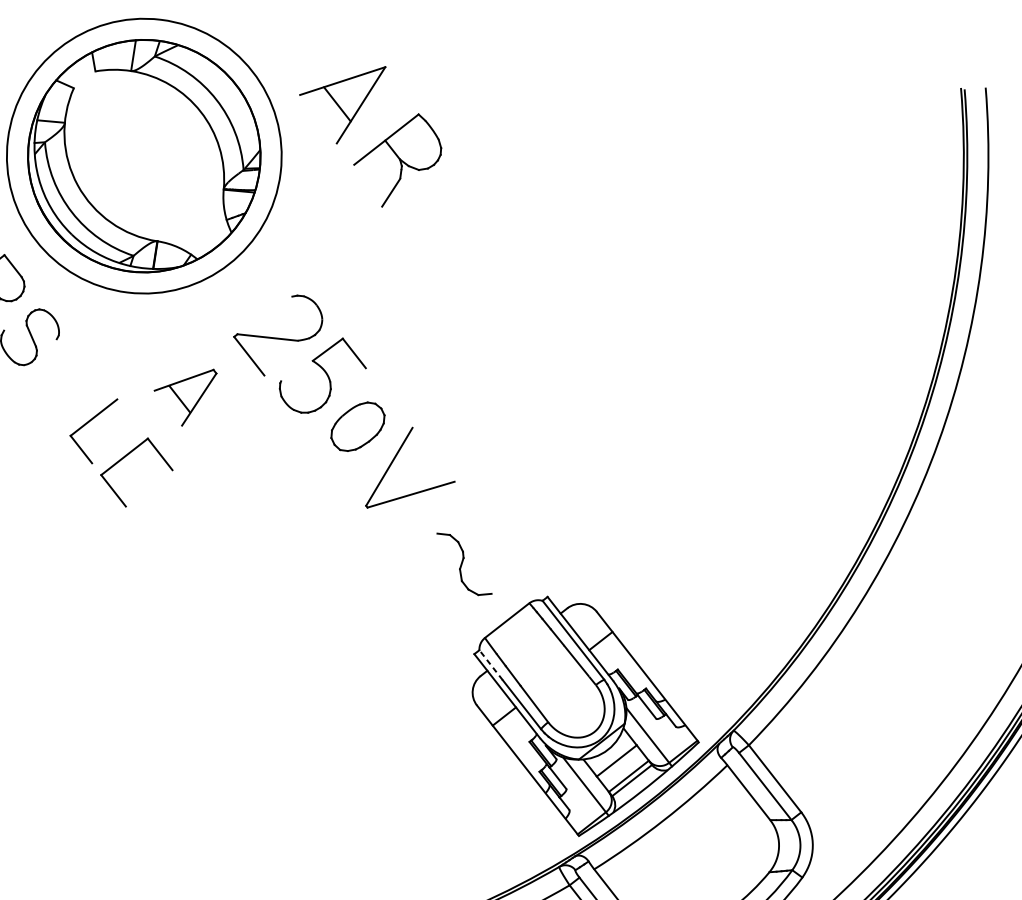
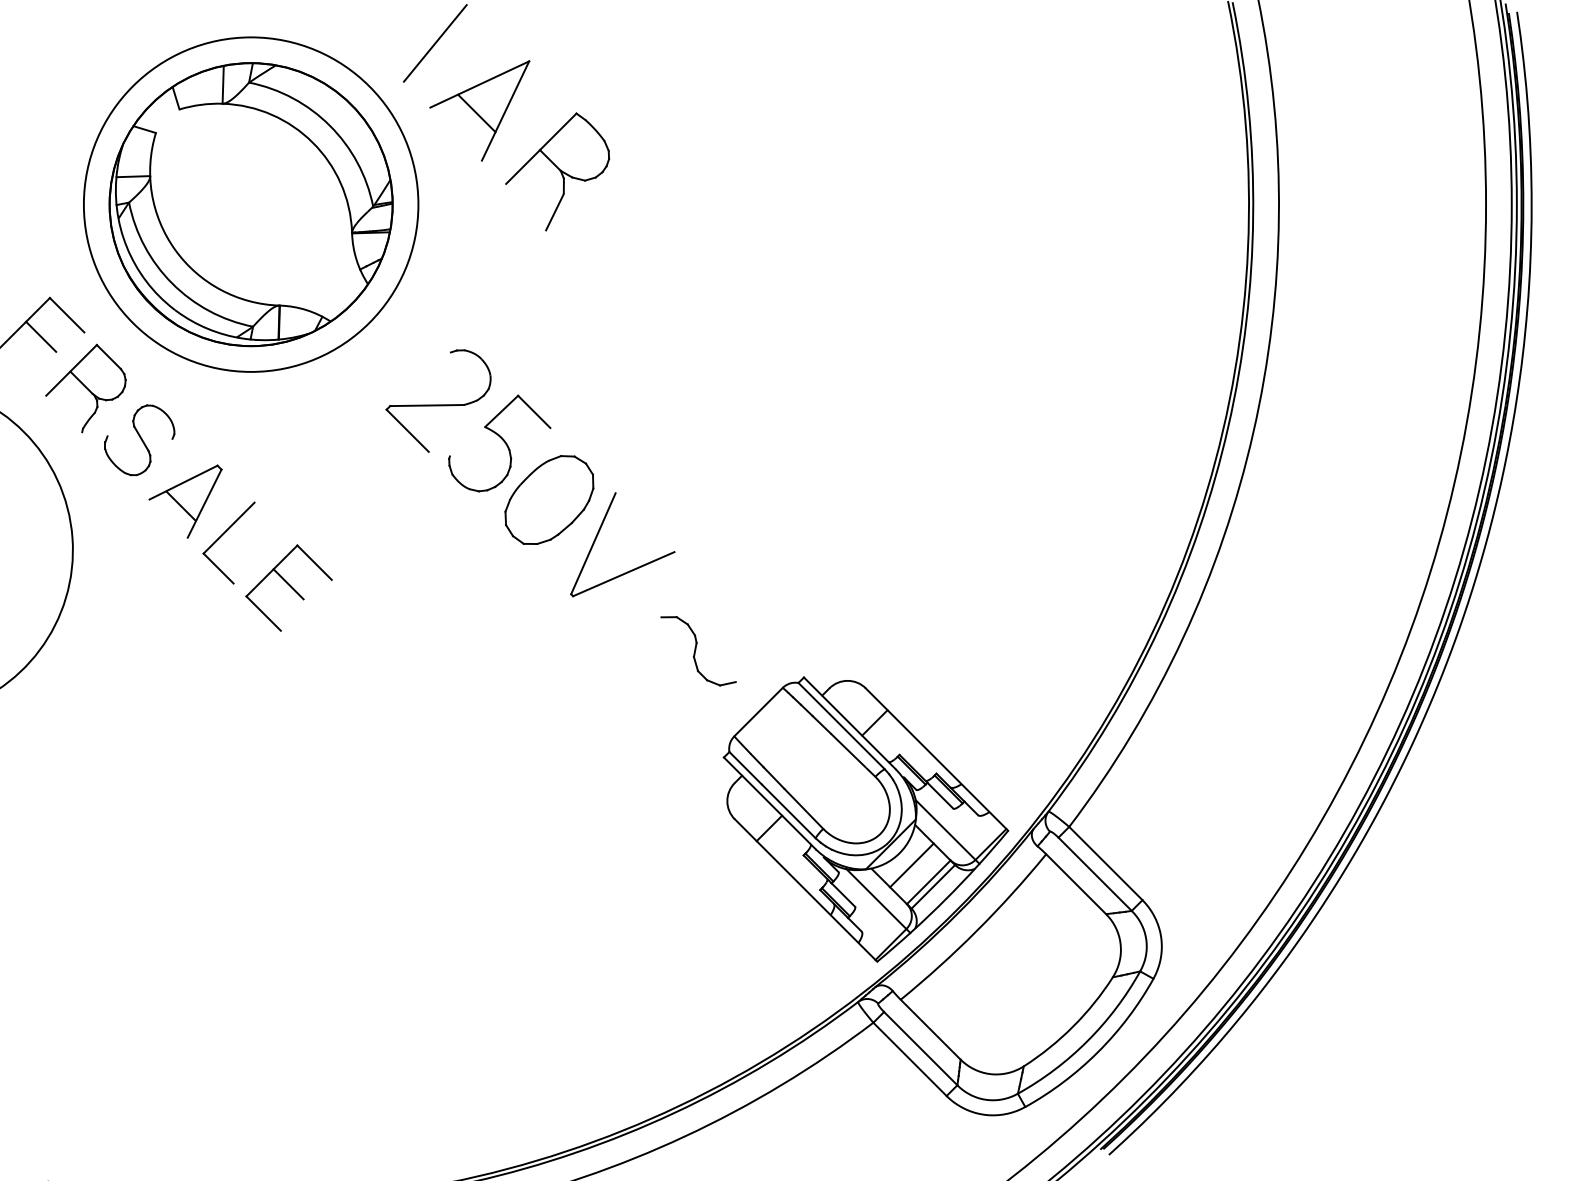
line: (309, 43) -> (434, 43), added
part: (183, 395) -> (185, 501), moved
part: (358, 426) -> (549, 499), size x1.43
line: (136, 469) -> (288, 584), added
line: (490, 665) -> (745, 768), dashed -> solid

